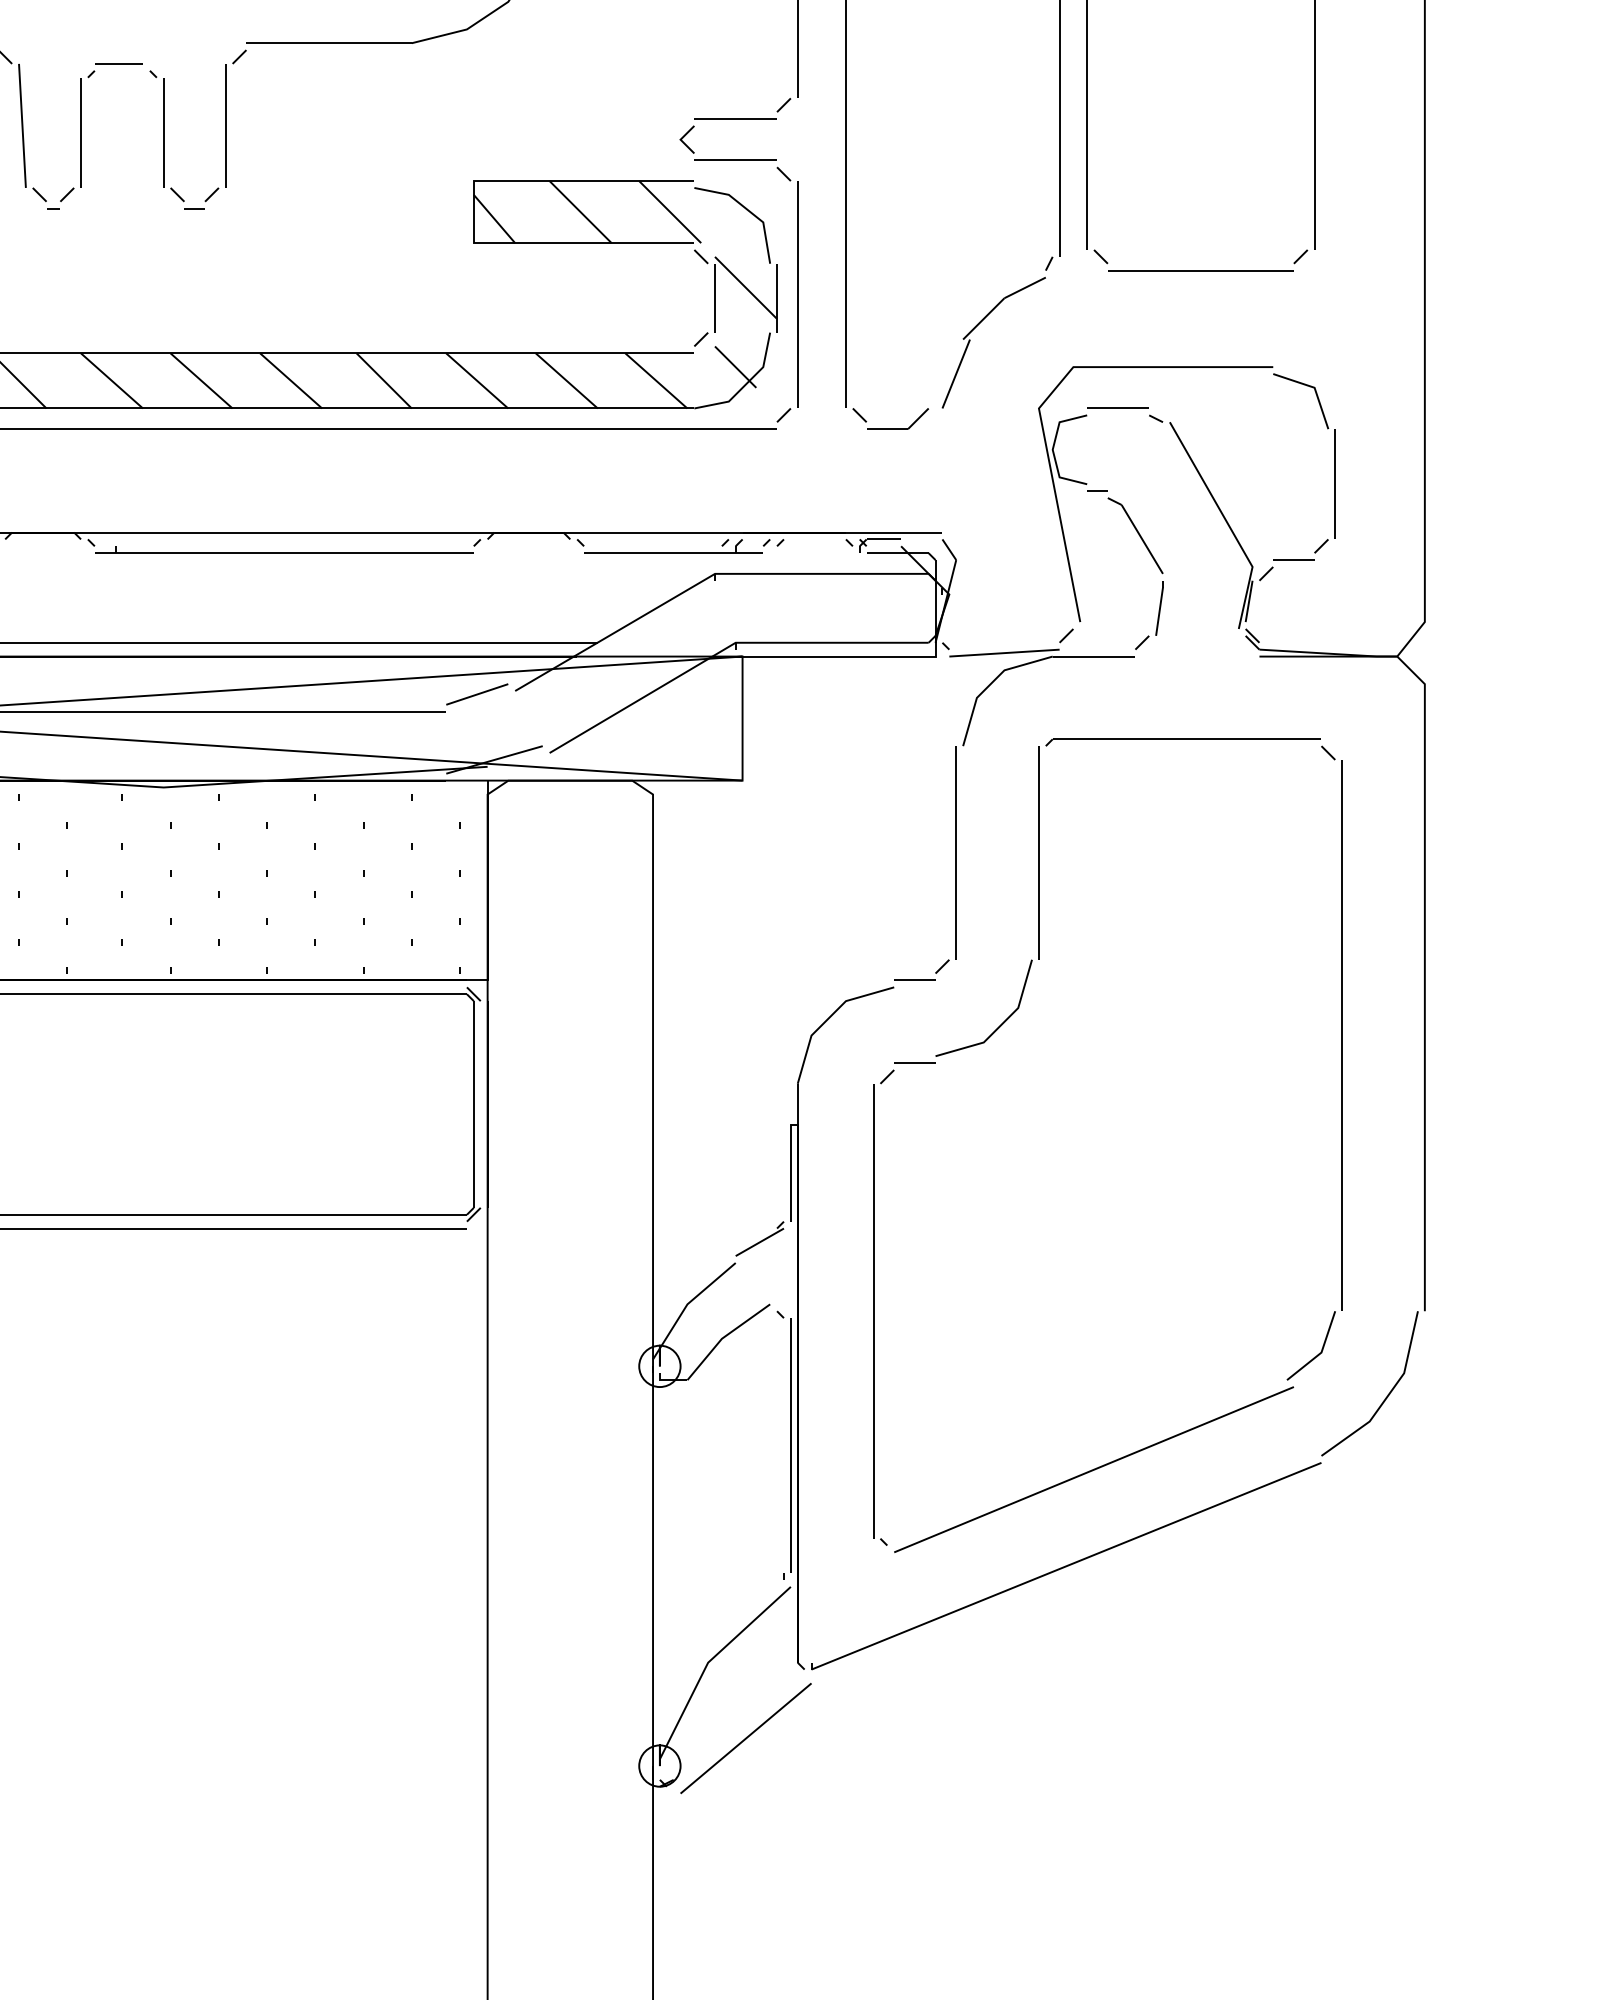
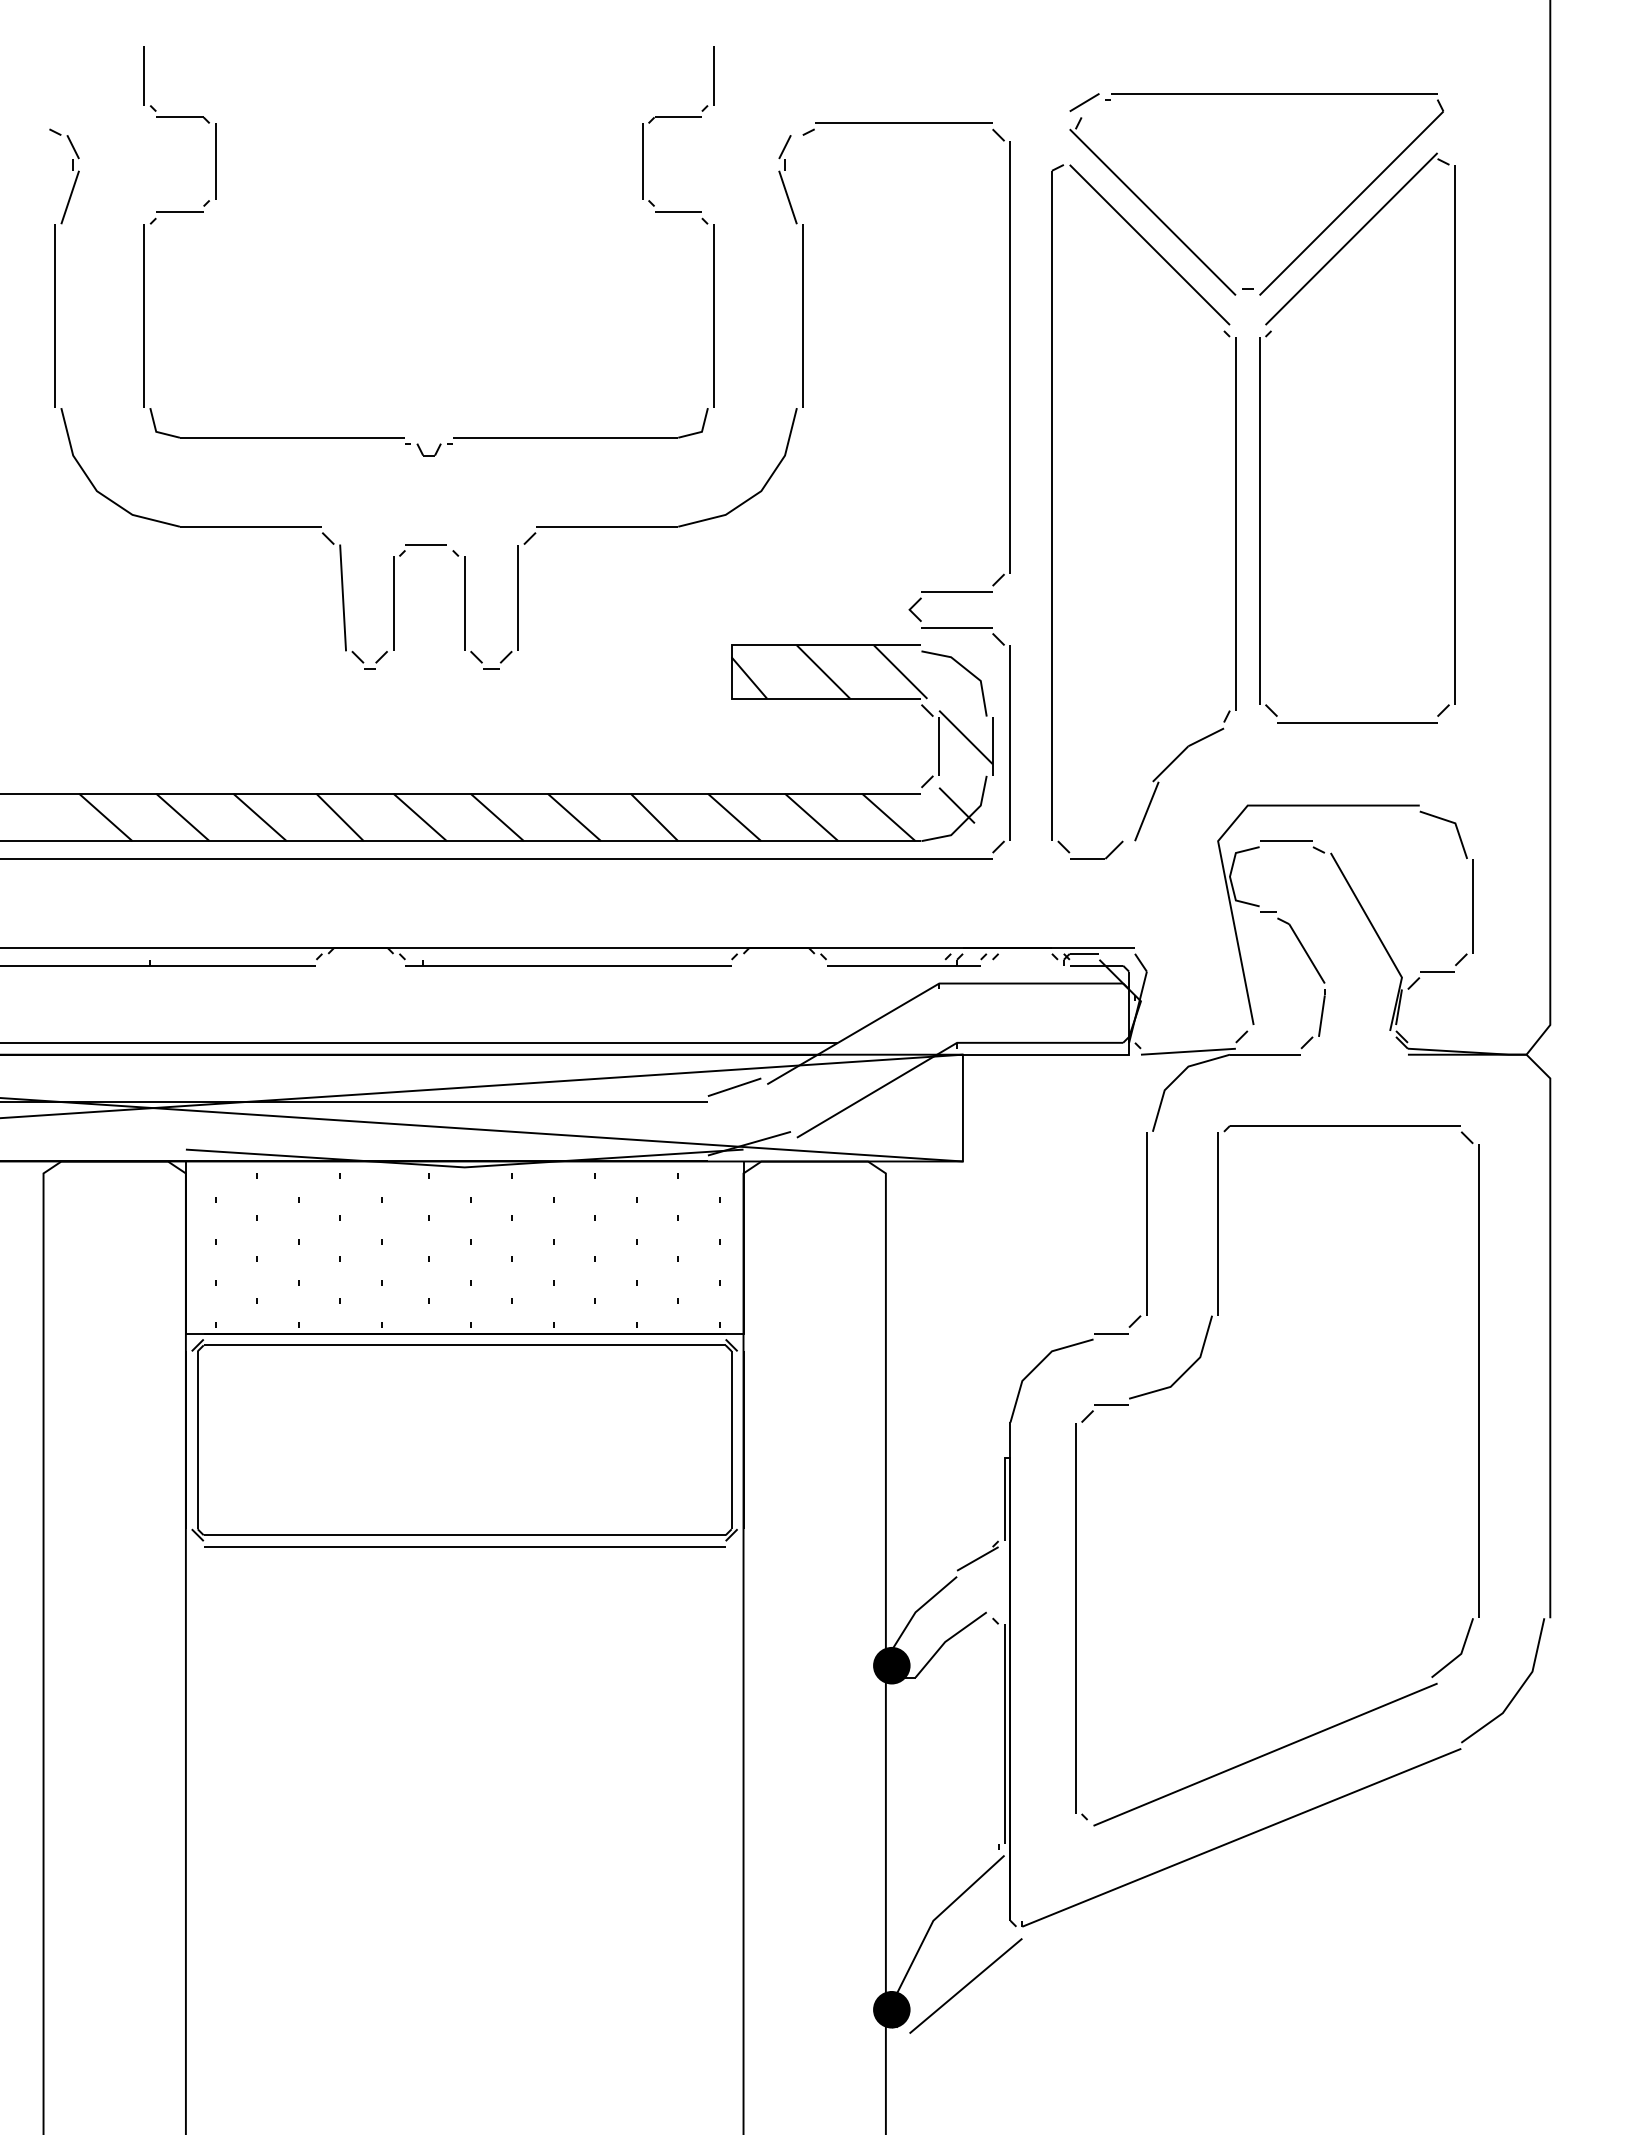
fill: (659, 1366) -> (891, 1665), added
fill: (659, 1765) -> (891, 2009), added

